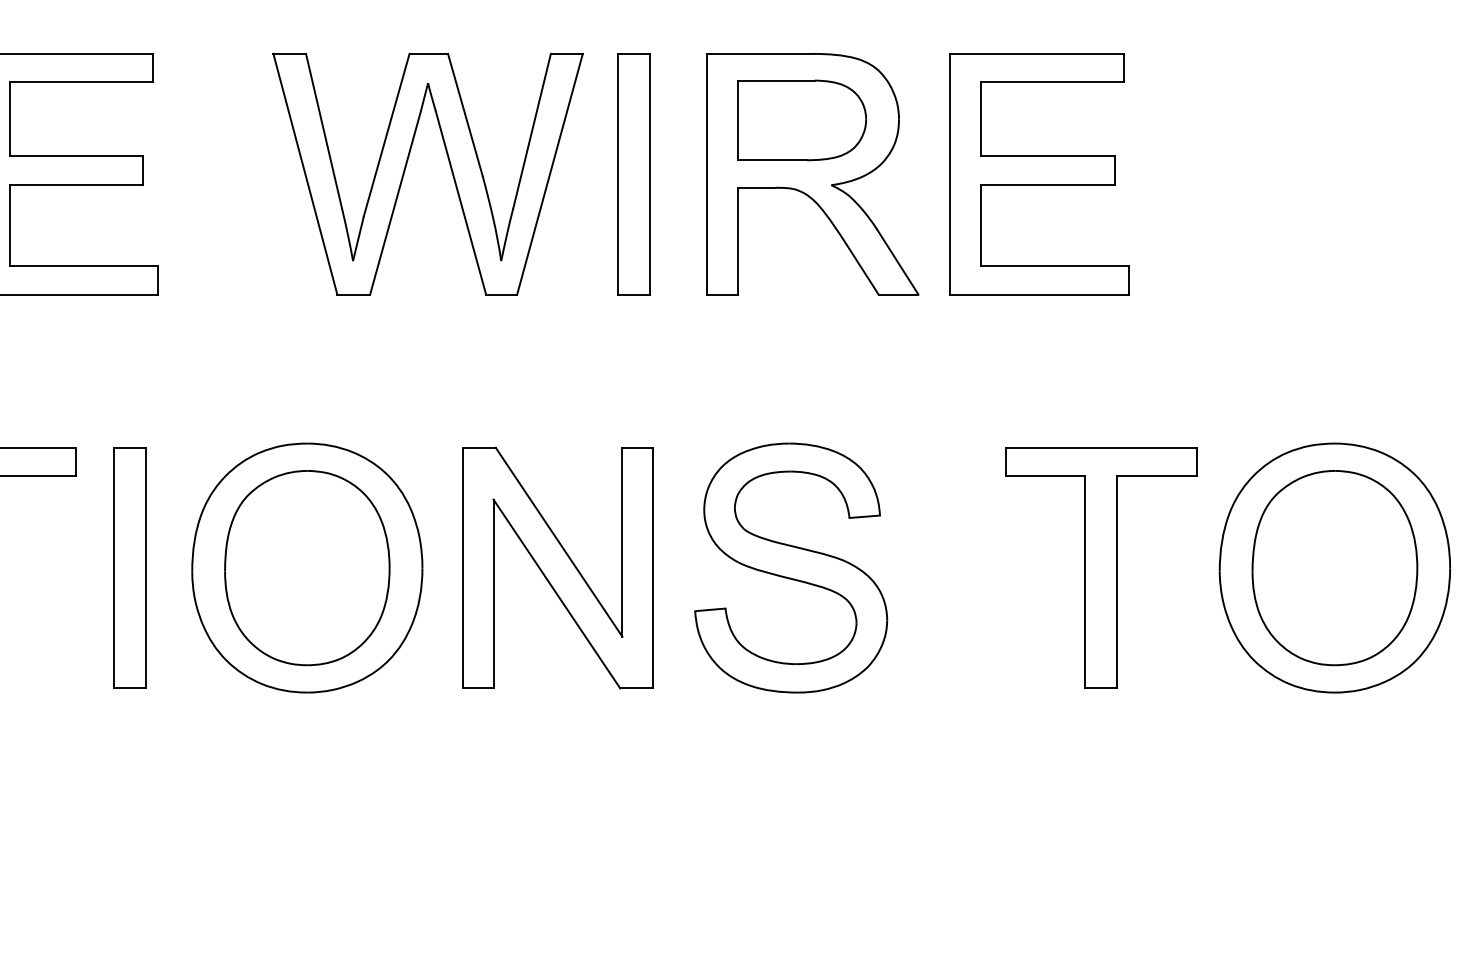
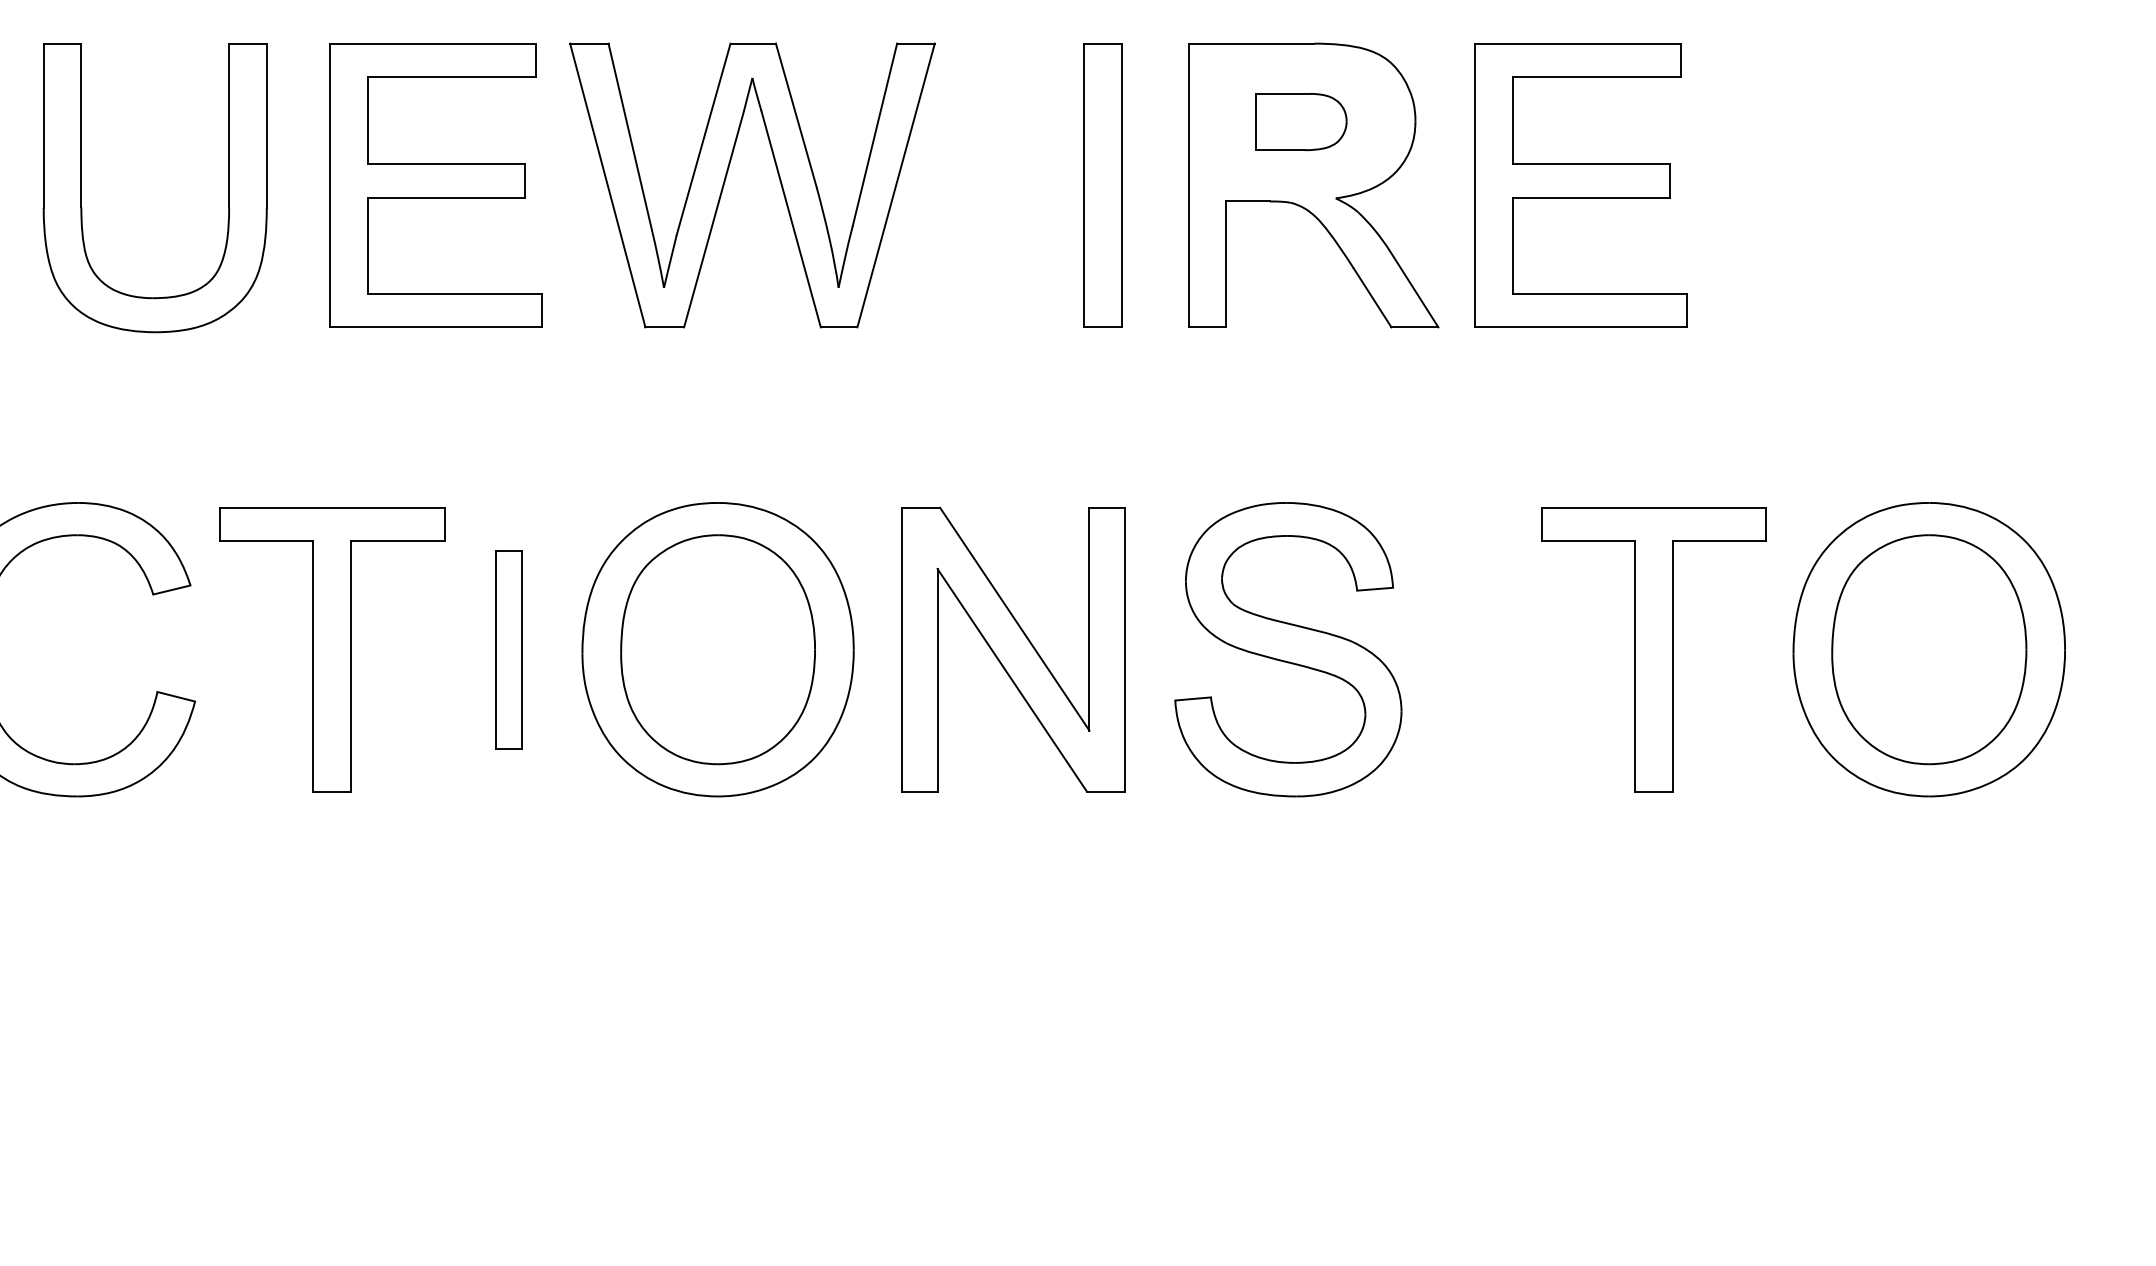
part: (802, 119) -> (1301, 121), size x0.6
part: (406, 165) -> (727, 175), moved
part: (129, 567) -> (508, 649), size x0.7

